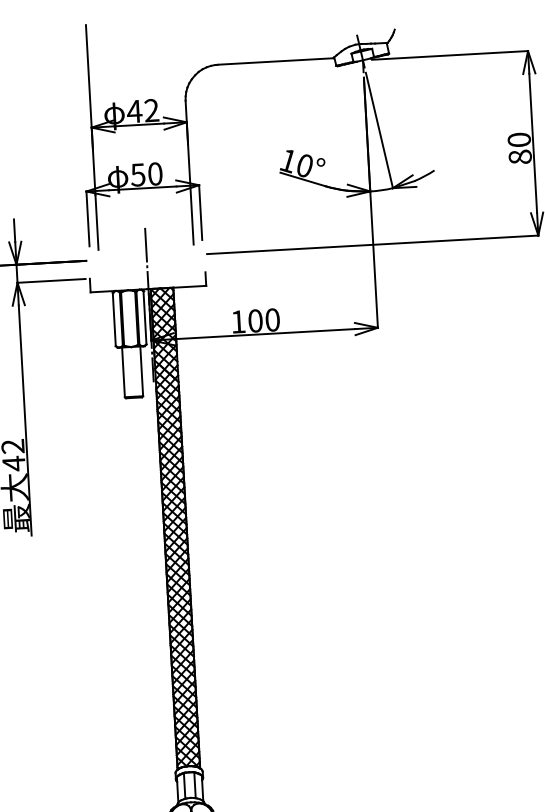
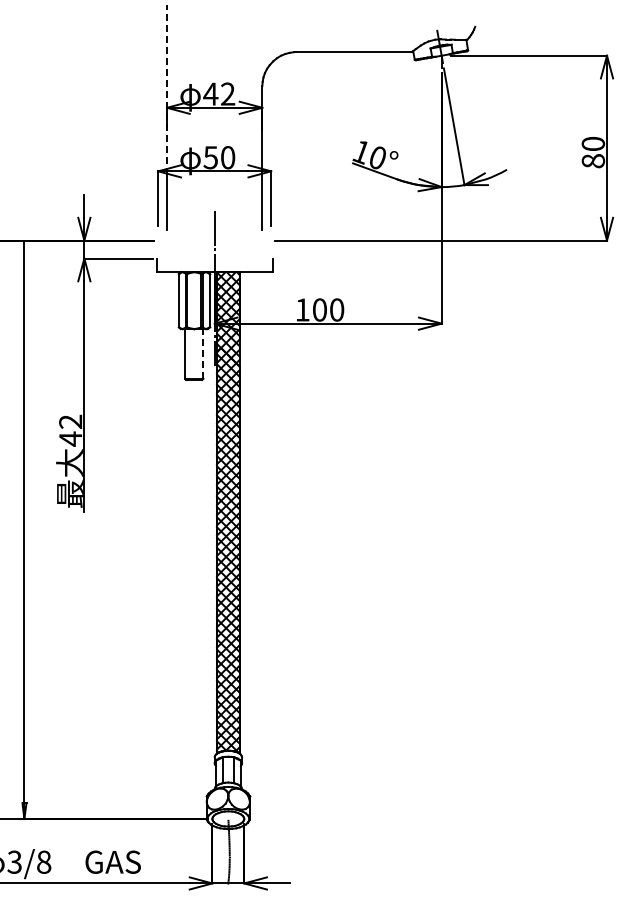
line: (91, 109) -> (167, 89), solid -> dashed
line: (141, 370) -> (203, 353), solid -> dashed

